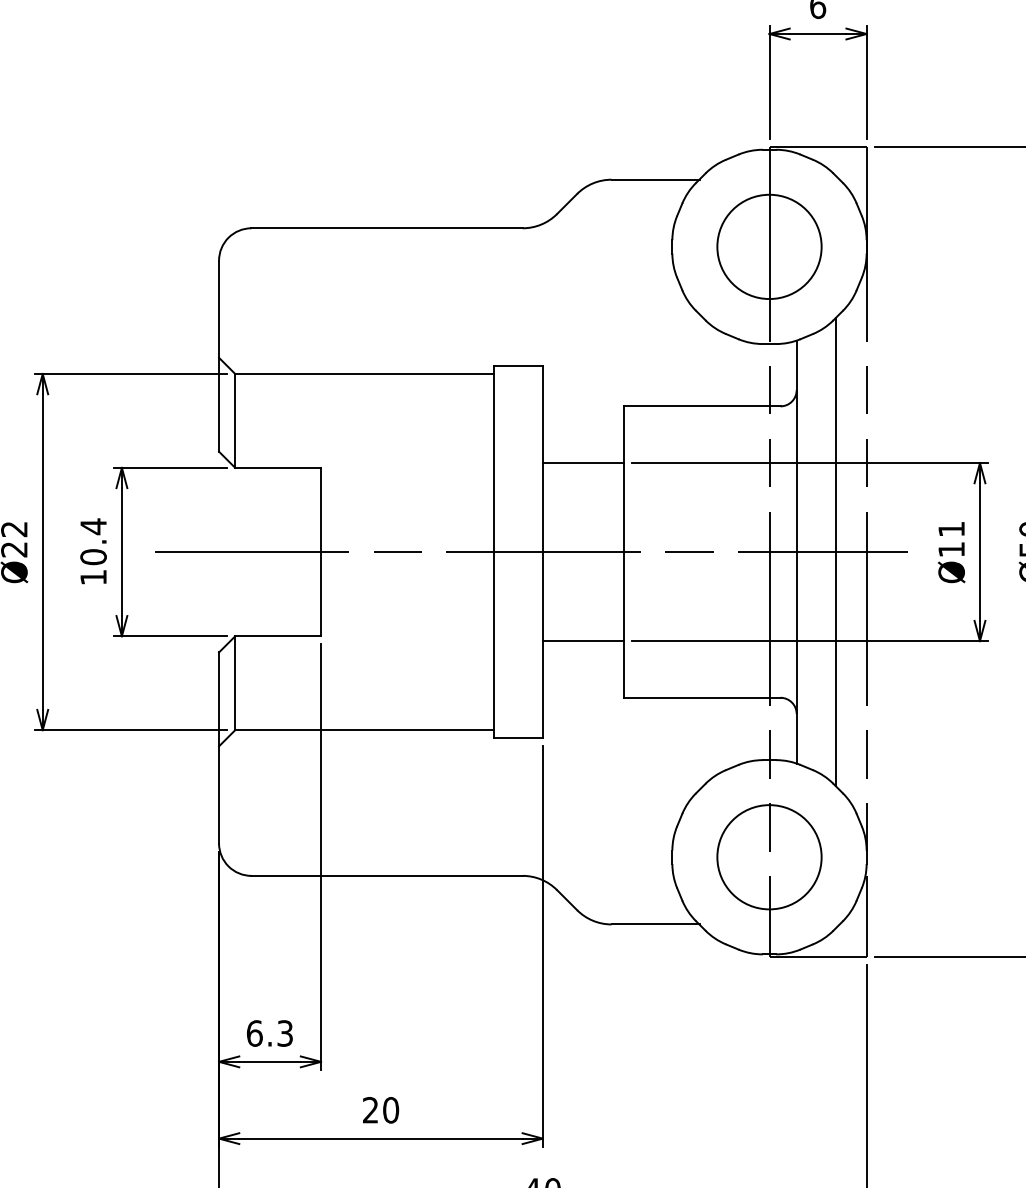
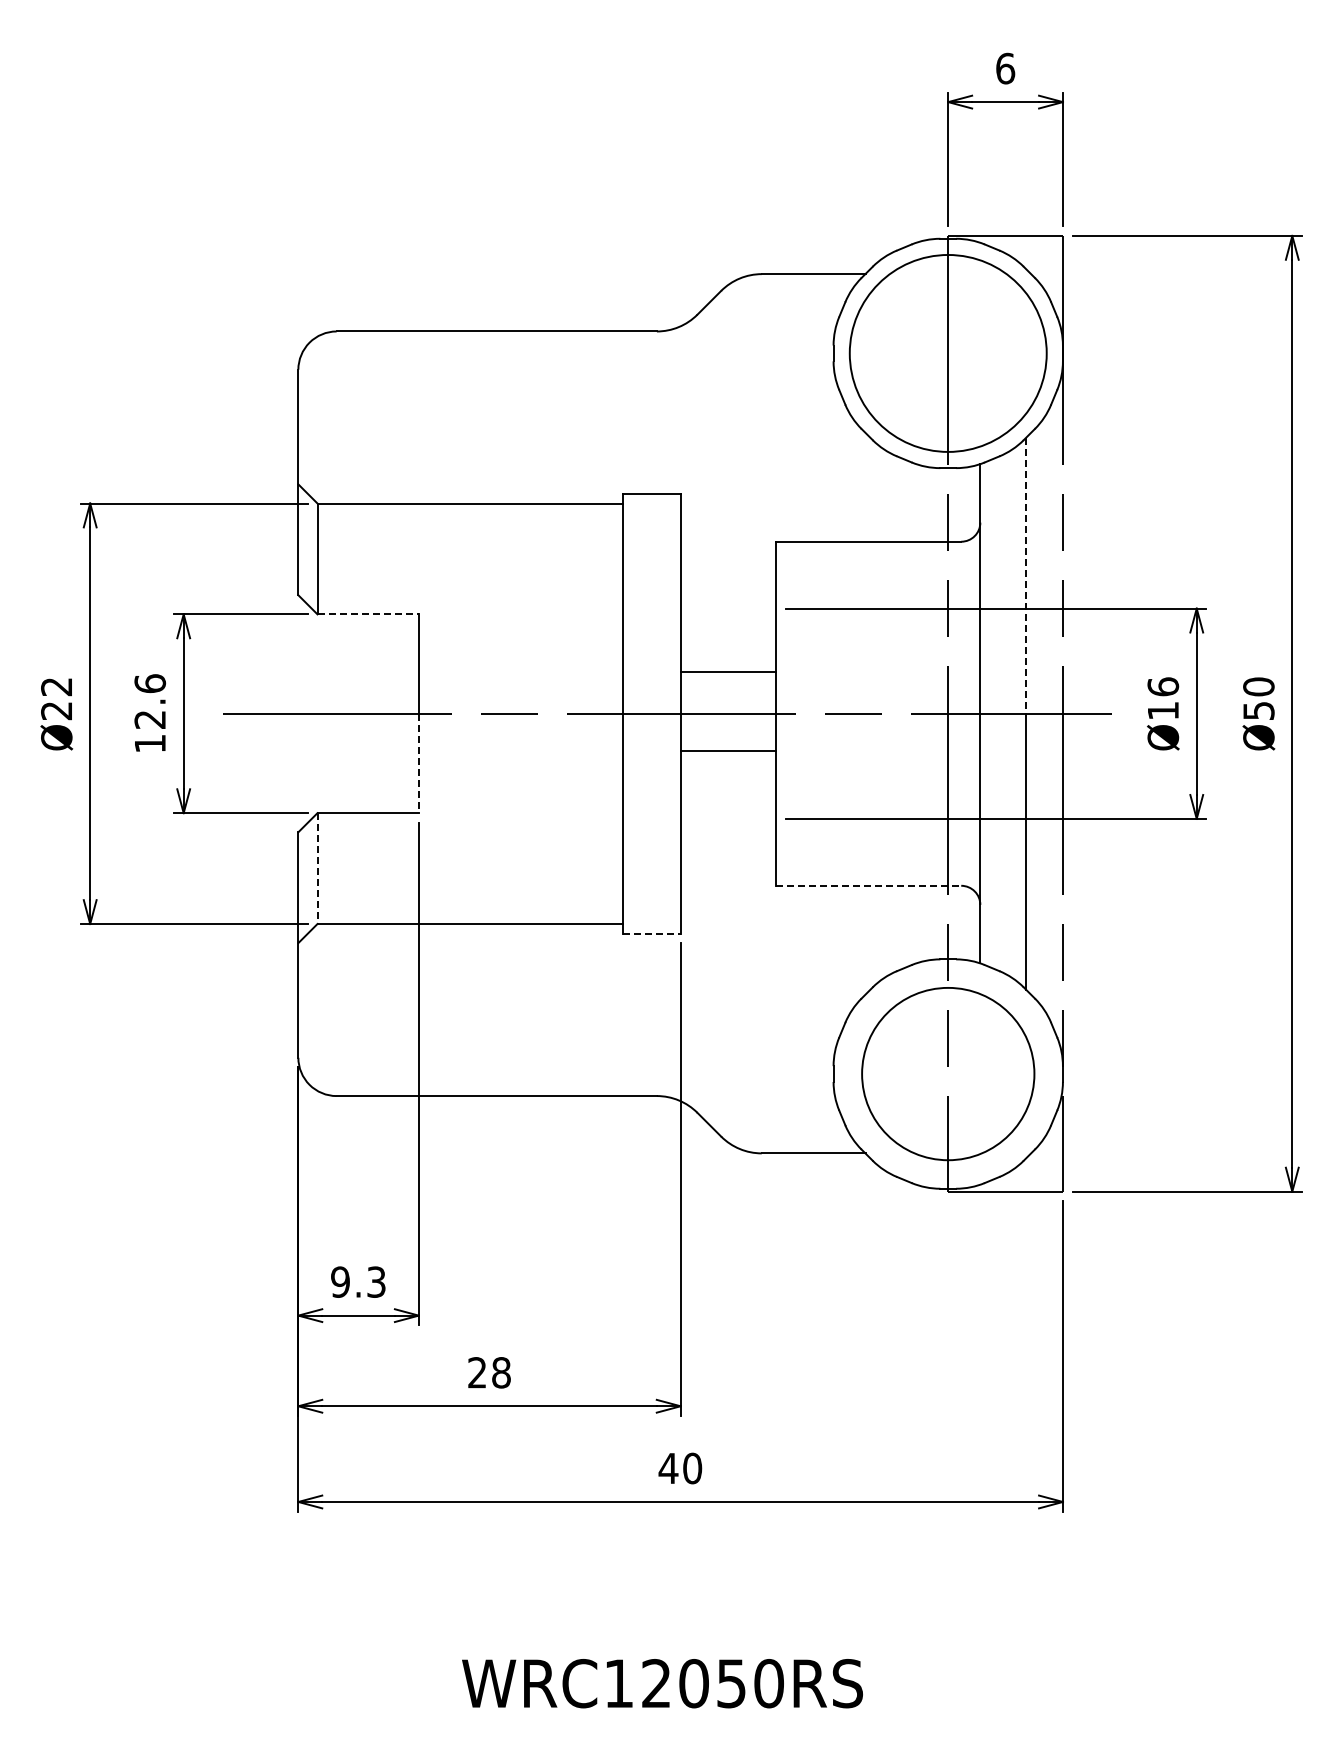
circle: (768, 246) -> (947, 353), size x1.6
line: (835, 435) -> (1026, 576), solid -> dashed
line: (583, 462) -> (728, 671), moved
line: (278, 468) -> (368, 614), solid -> dashed
text: (951, 528) -> (1163, 686), Ø11 -> Ø16
text: (93, 541) -> (150, 701), 10.4 -> 12.6
line: (320, 594) -> (418, 763), solid -> dashed
line: (583, 640) -> (728, 750), moved
line: (235, 683) -> (317, 869), solid -> dashed
line: (701, 697) -> (868, 885), solid -> dashed
line: (518, 738) -> (651, 933), solid -> dashed
circle: (768, 856) -> (947, 1073), size x1.4
text: (254, 1032) -> (340, 1281), 6.3 -> 9.3
text: (391, 1110) -> (501, 1372), 20 -> 28

